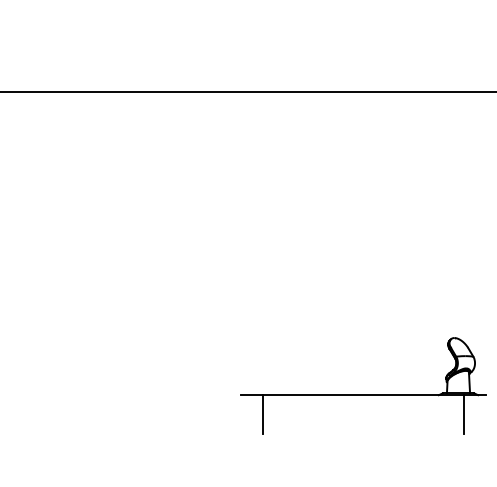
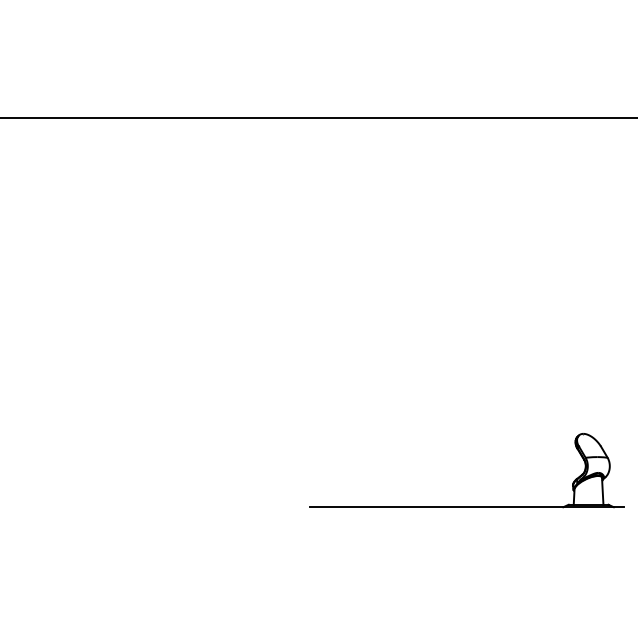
line: (263, 414) -> (338, 532), removed
line: (463, 414) -> (595, 532), removed

